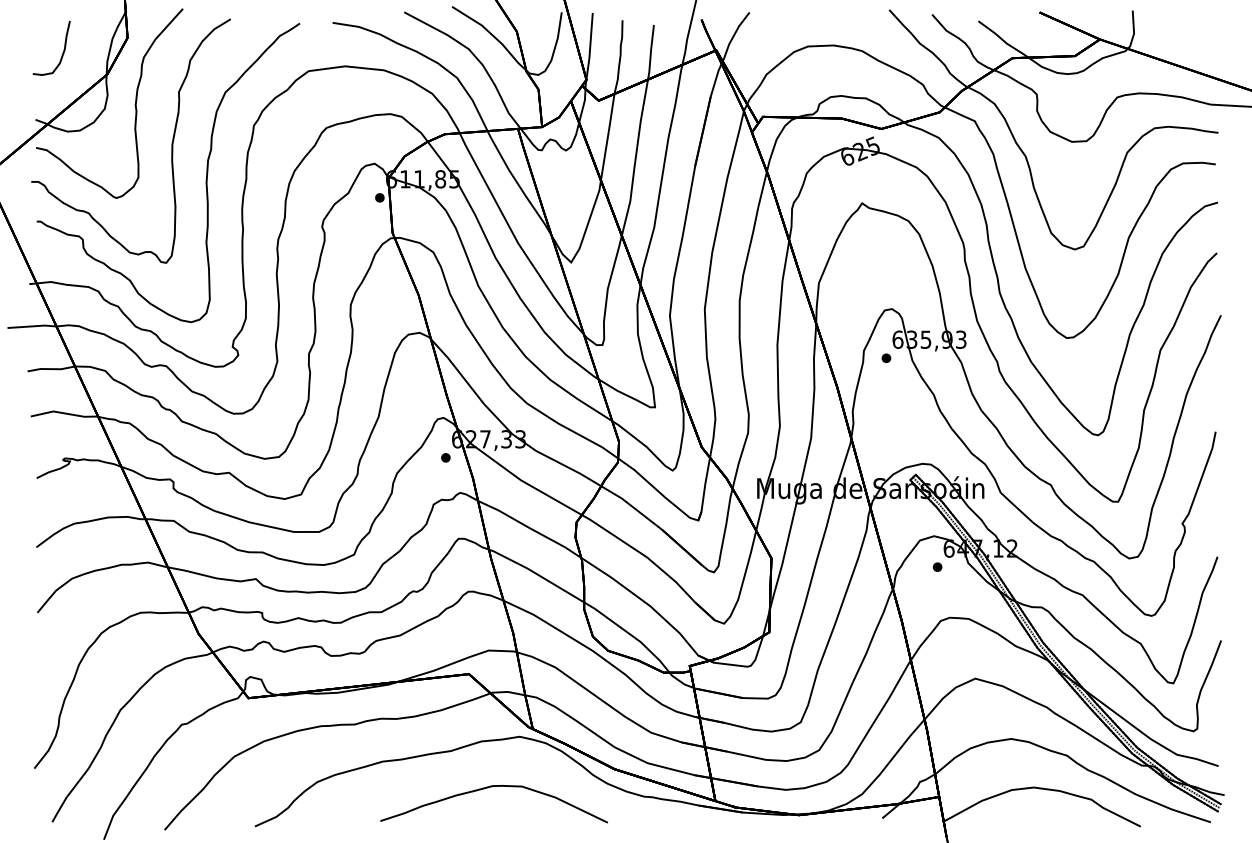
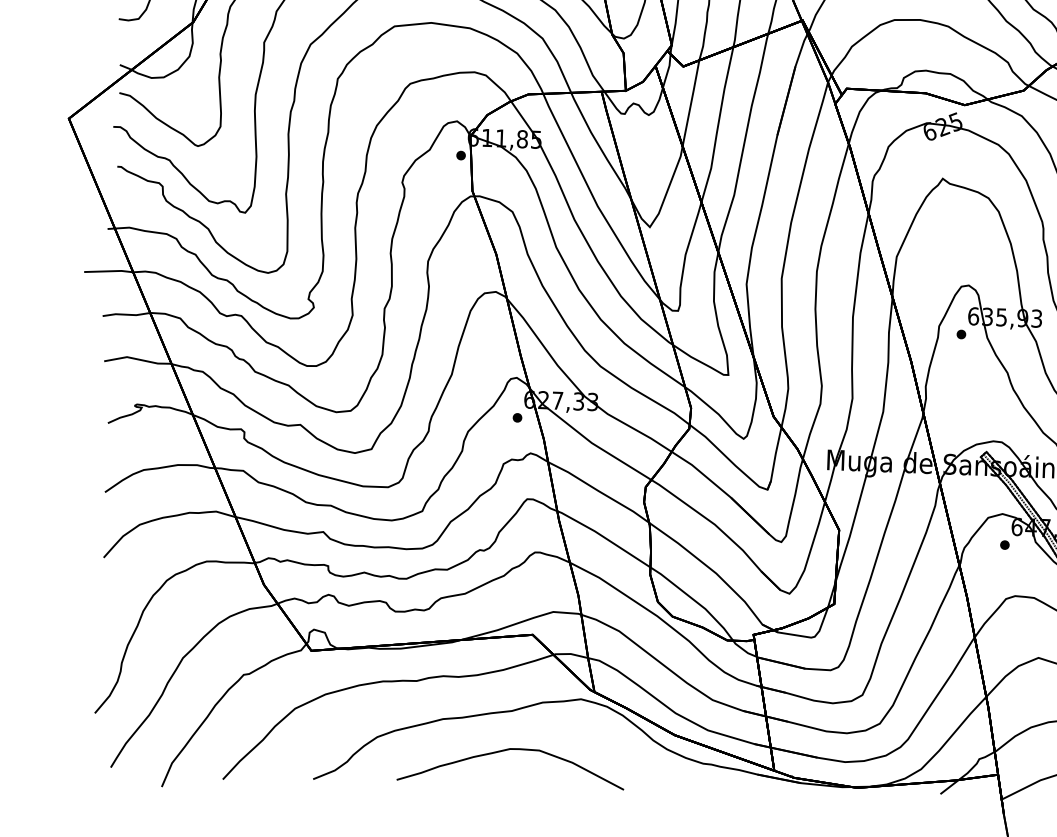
part: (488, 788) -> (505, 751), moved

